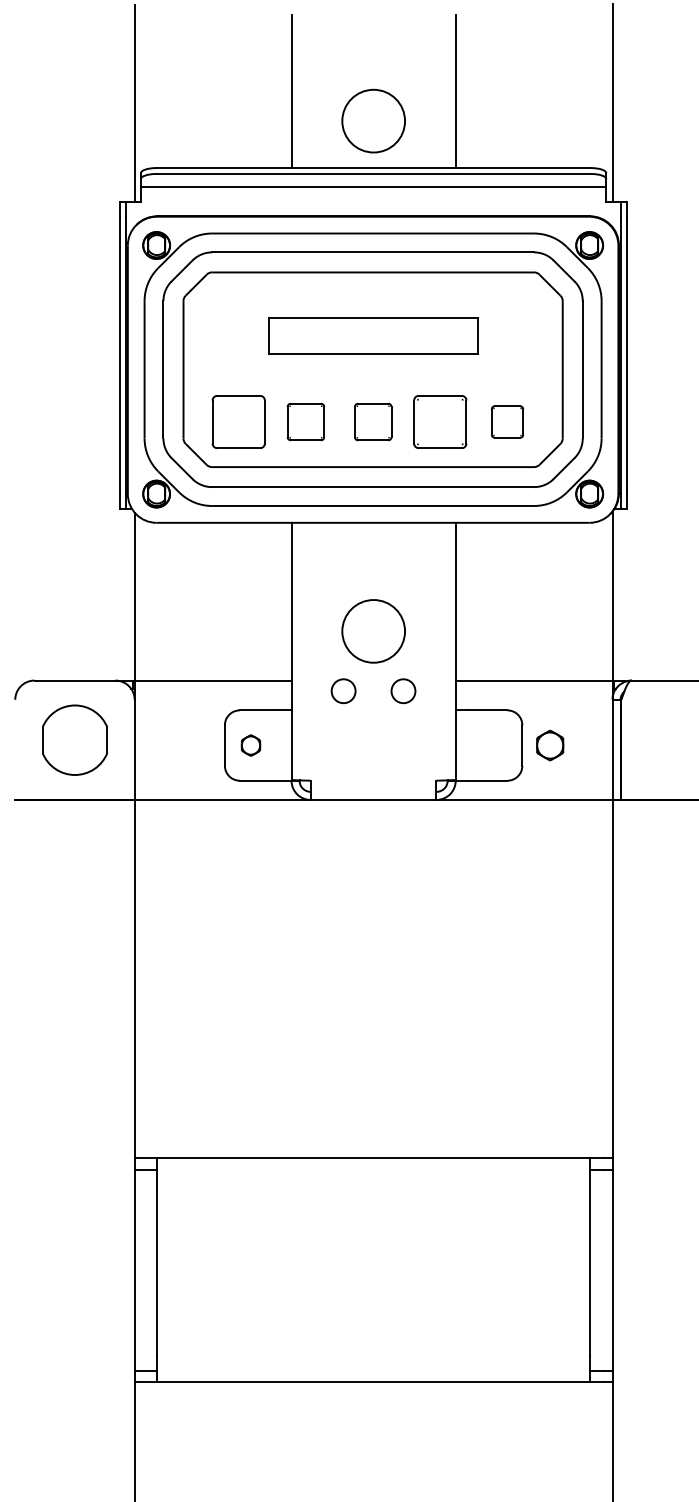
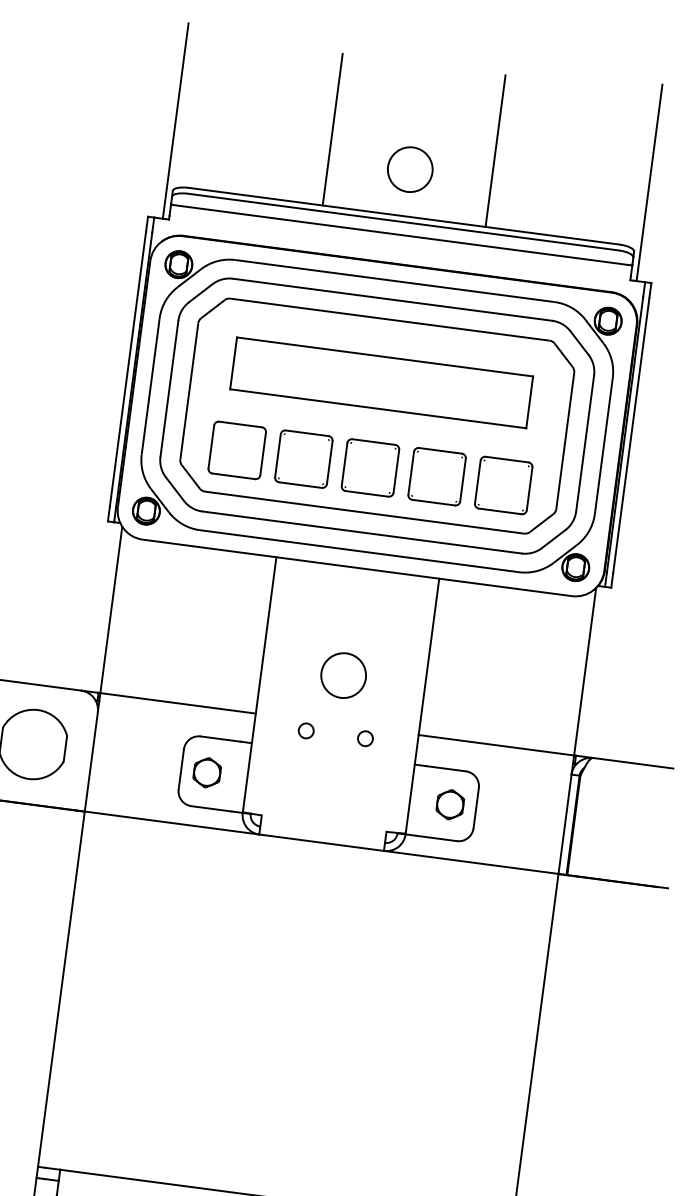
circle: (373, 120) -> (410, 169), size x0.71
part: (372, 335) -> (381, 382), size x1.43
part: (305, 421) -> (303, 458), size x1.43
part: (373, 421) -> (370, 467), size x1.43
part: (507, 421) -> (503, 484), size x1.67
circle: (373, 631) -> (343, 675), size x0.71
circle: (343, 690) -> (306, 730), size x0.62
circle: (403, 690) -> (365, 738), size x0.62
part: (250, 745) -> (206, 772), size x1.43
part: (550, 745) -> (450, 804), moved

